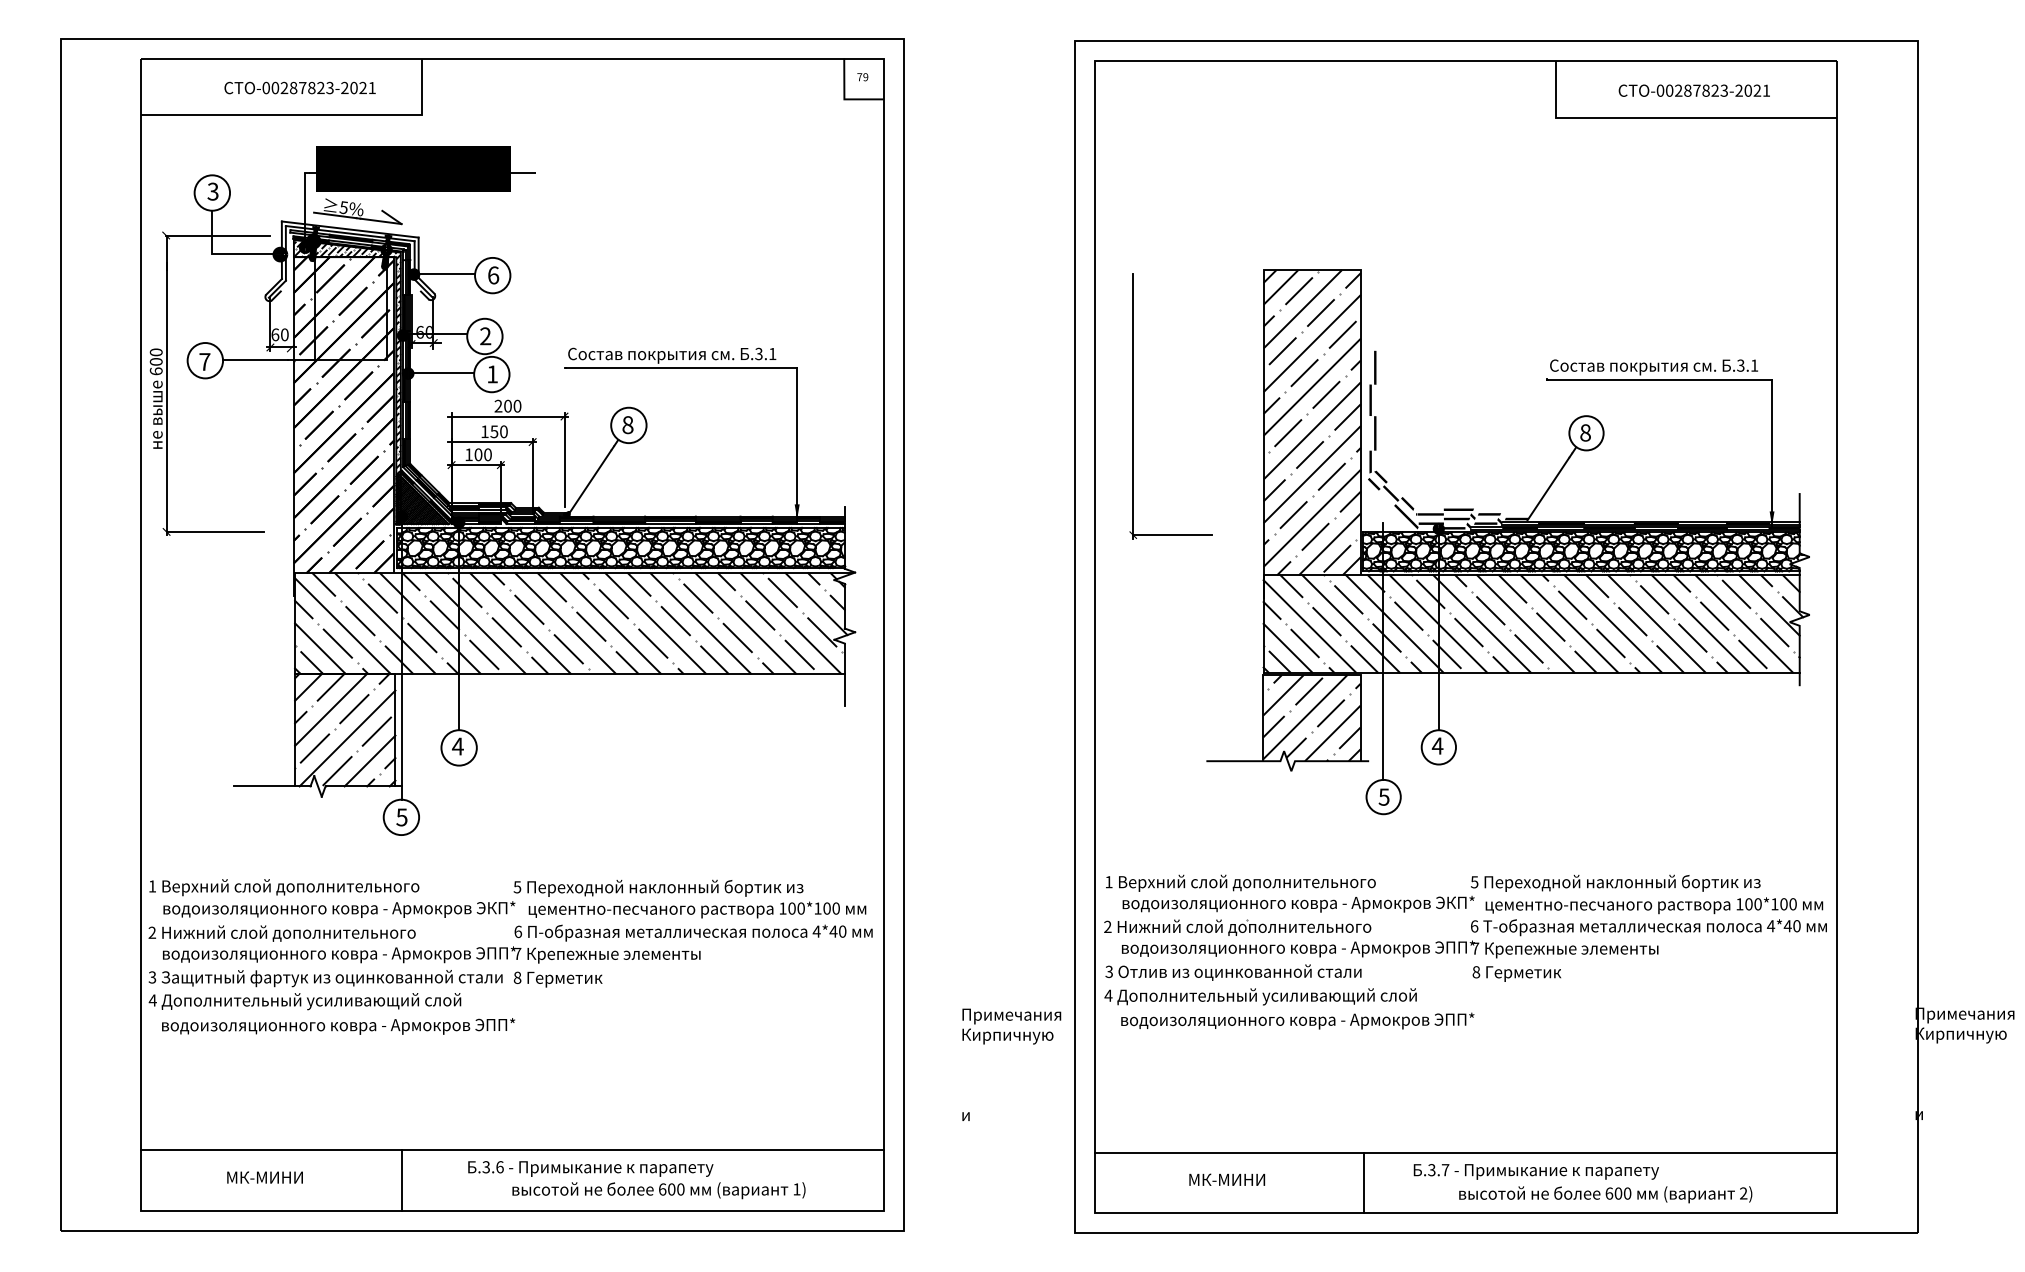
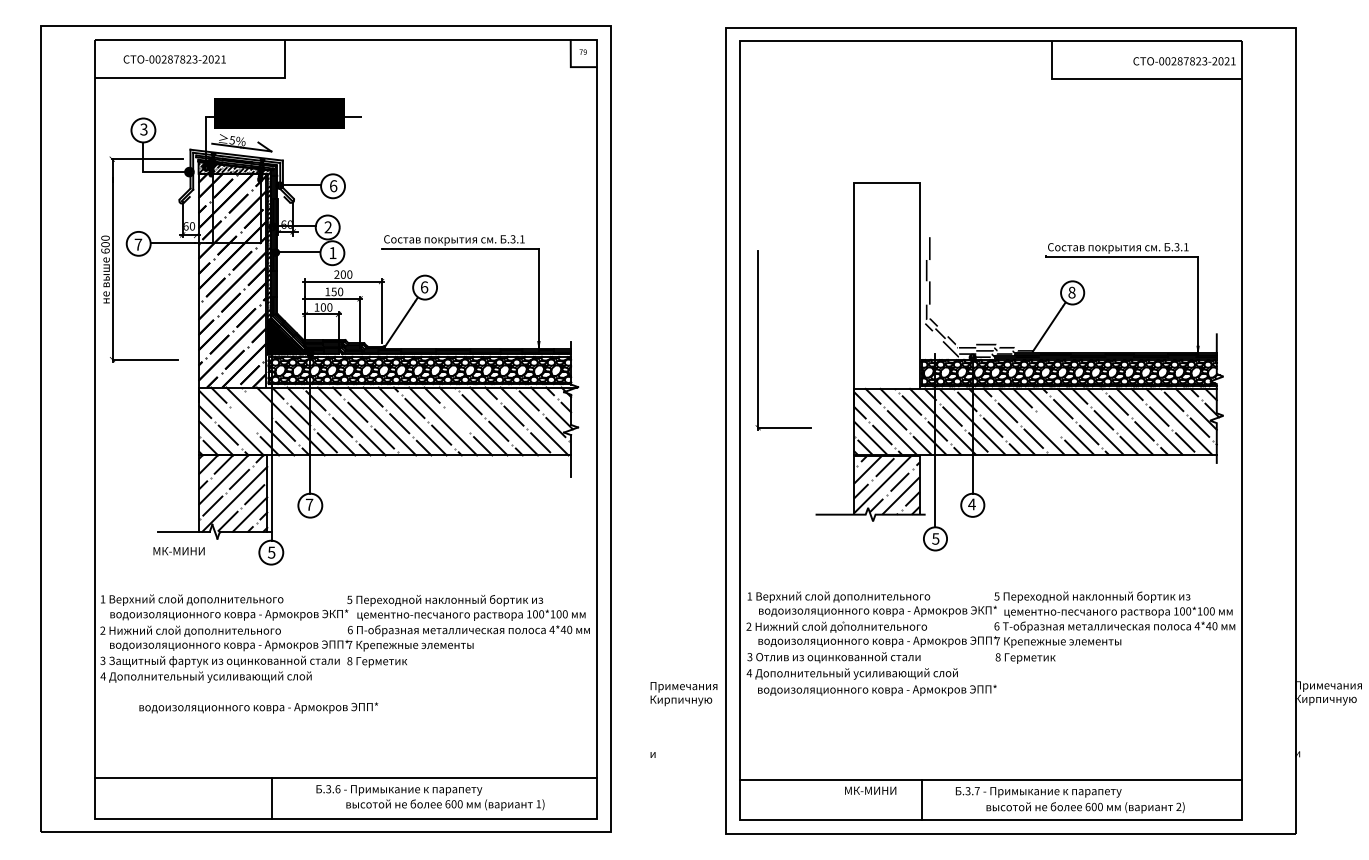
text: (299, 88) -> (174, 59), moved
text: (1694, 91) -> (1184, 61), moved
part: (1133, 406) -> (758, 340), moved
hatch: (1312, 422) -> (887, 285), removed
text: (627, 425) -> (424, 287), 8 -> 6
line: (382, 598) -> (258, 404), removed
line: (360, 620) -> (243, 419), removed
line: (675, 620) -> (456, 419), removed
line: (1550, 626) -> (1048, 423), removed
text: (457, 746) -> (309, 504), 4 -> 7
text: (338, 1025) -> (258, 707), moved
text: (264, 1178) -> (178, 551), moved
text: (1226, 1179) -> (870, 790), moved

